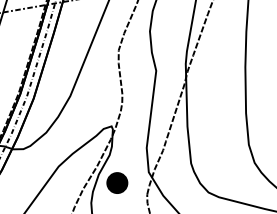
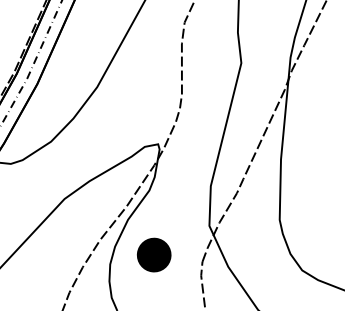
part: (117, 182) -> (154, 254), moved

